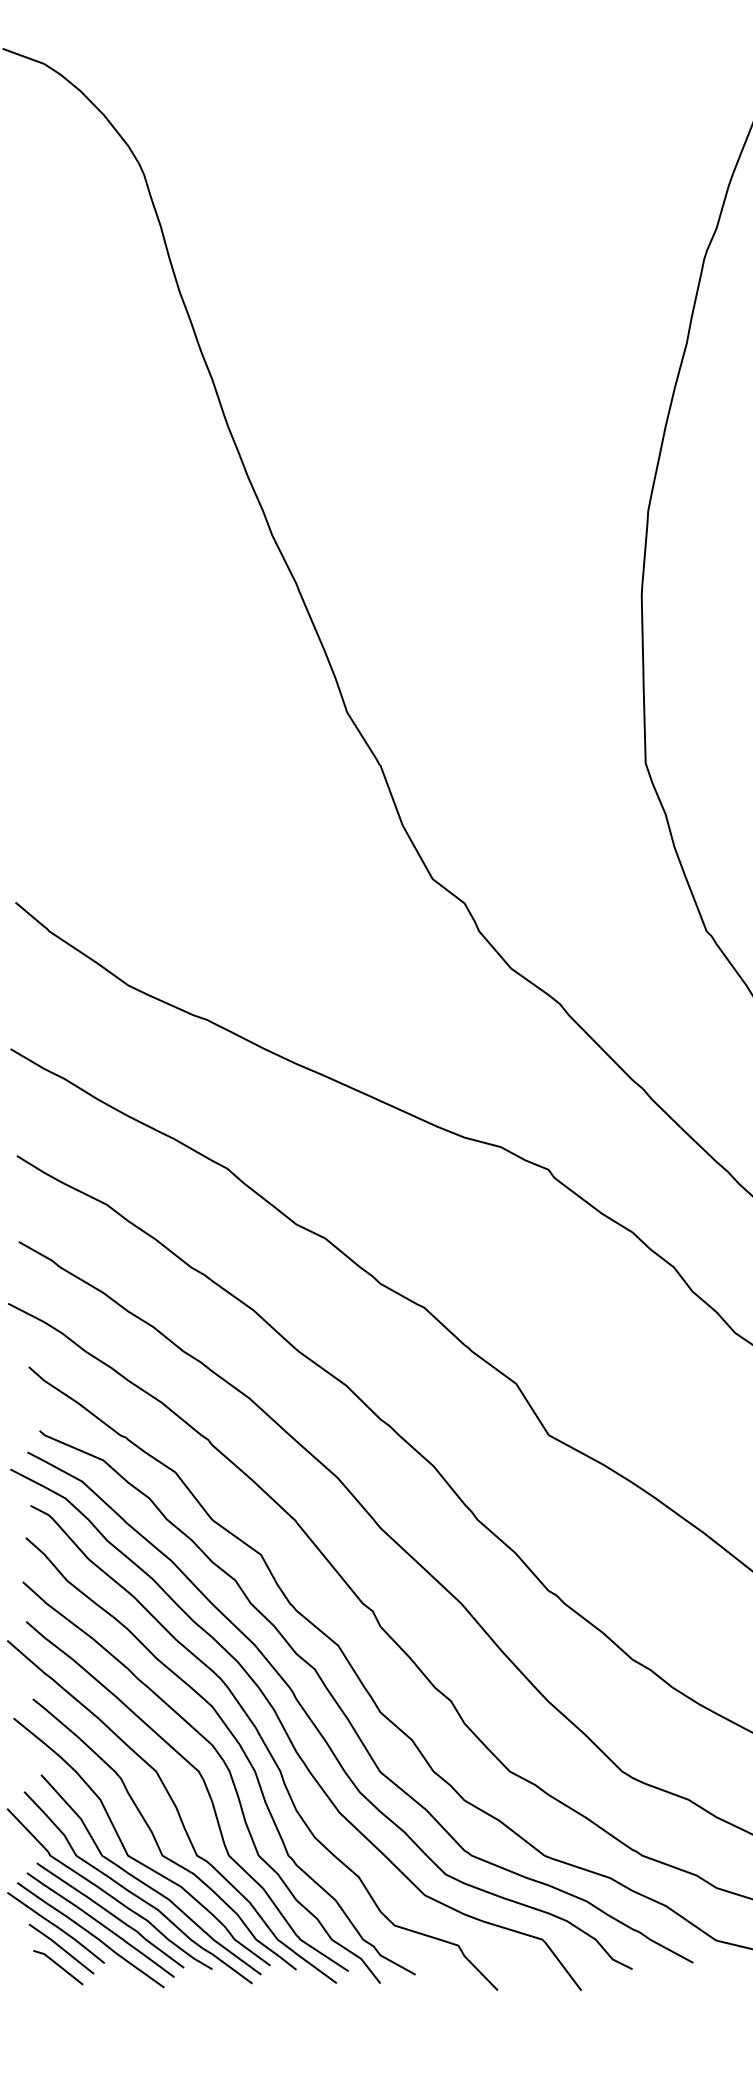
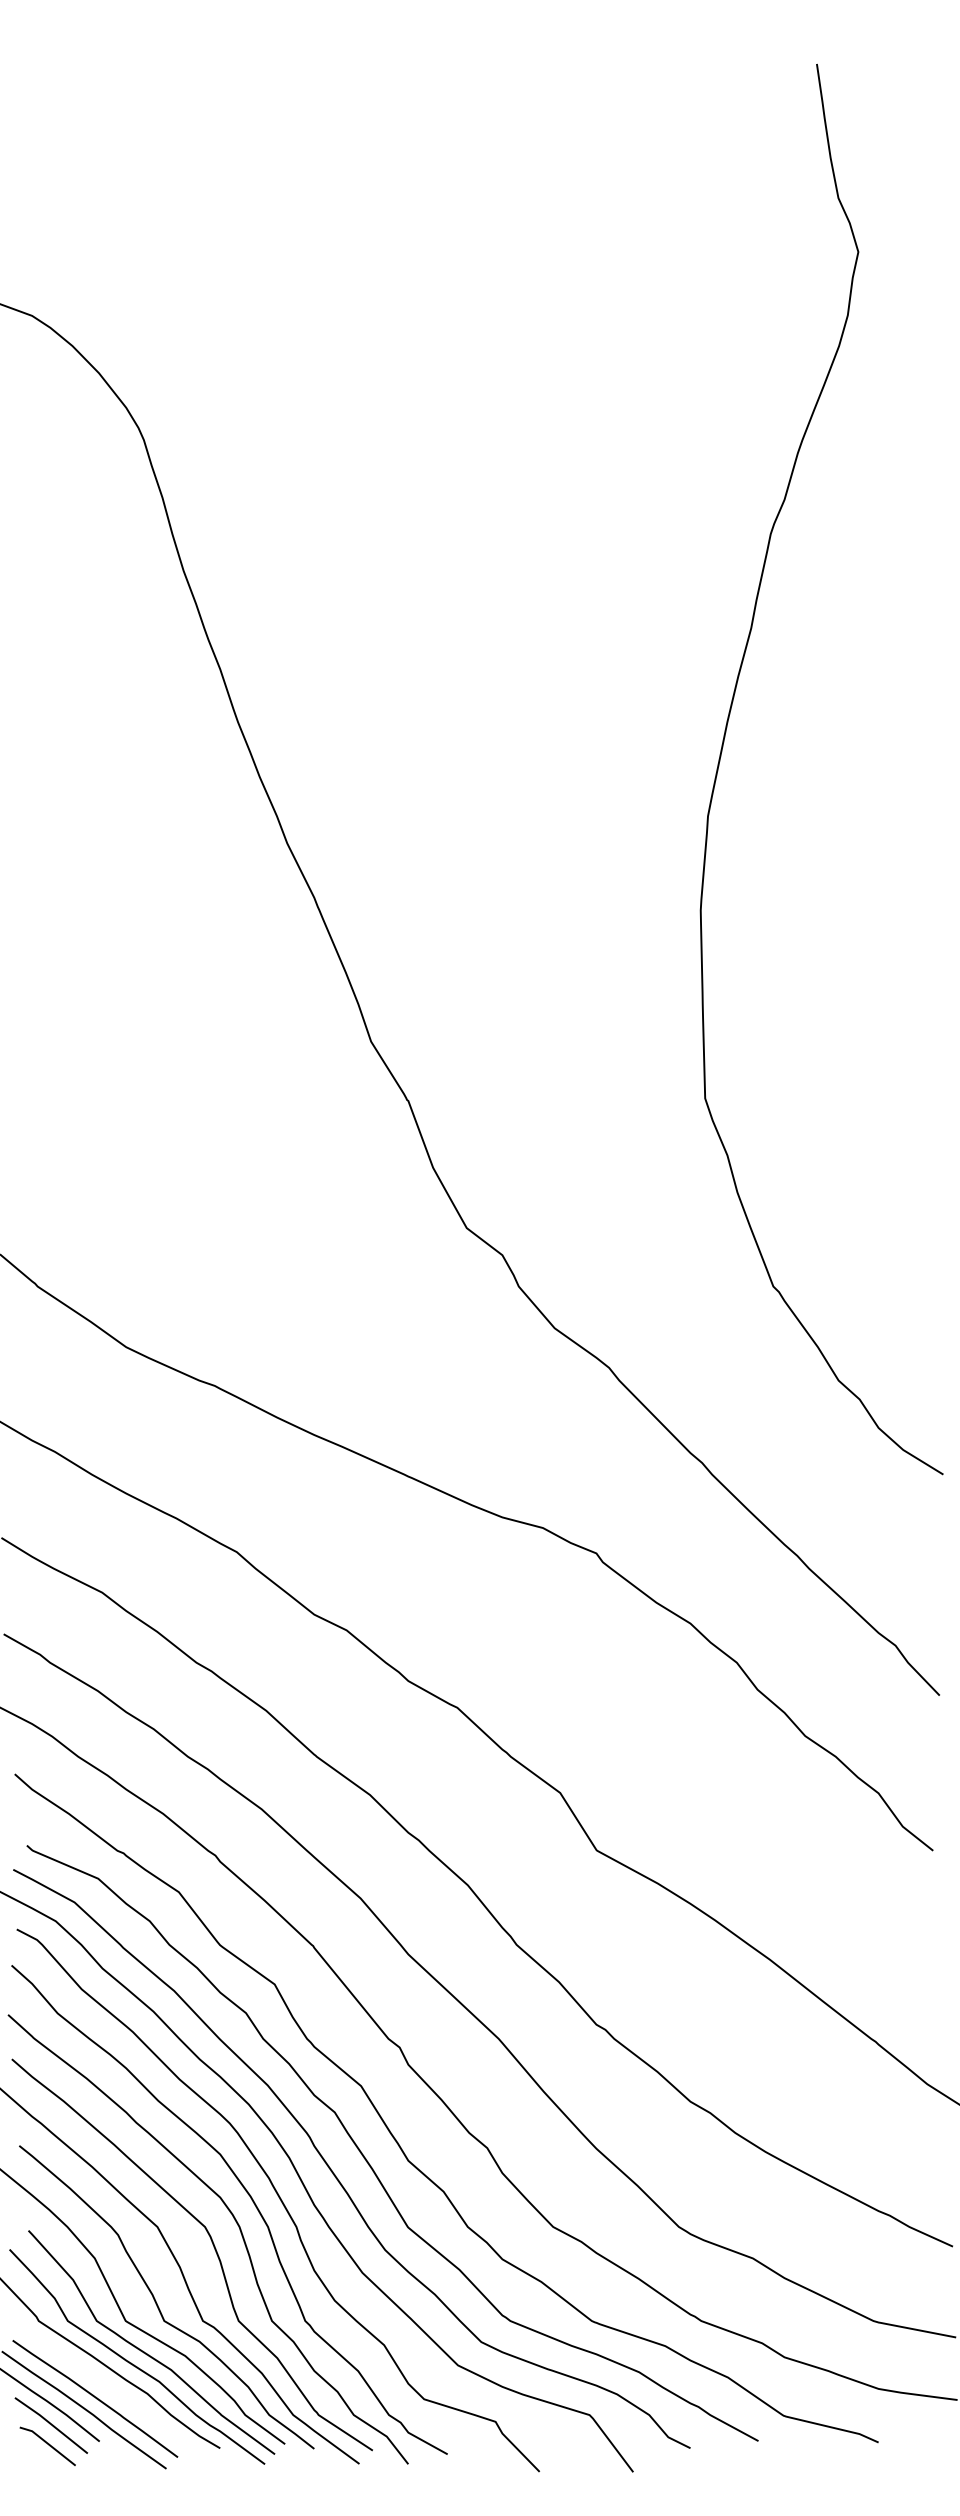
curve: (109, 1914) -> (105, 2386), removed

